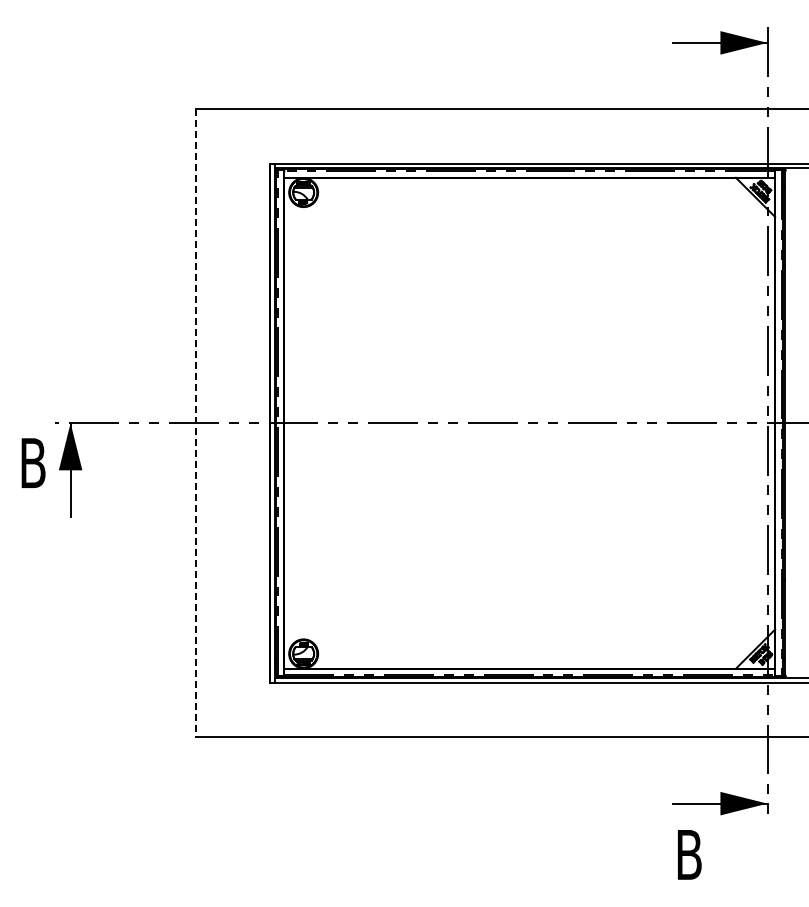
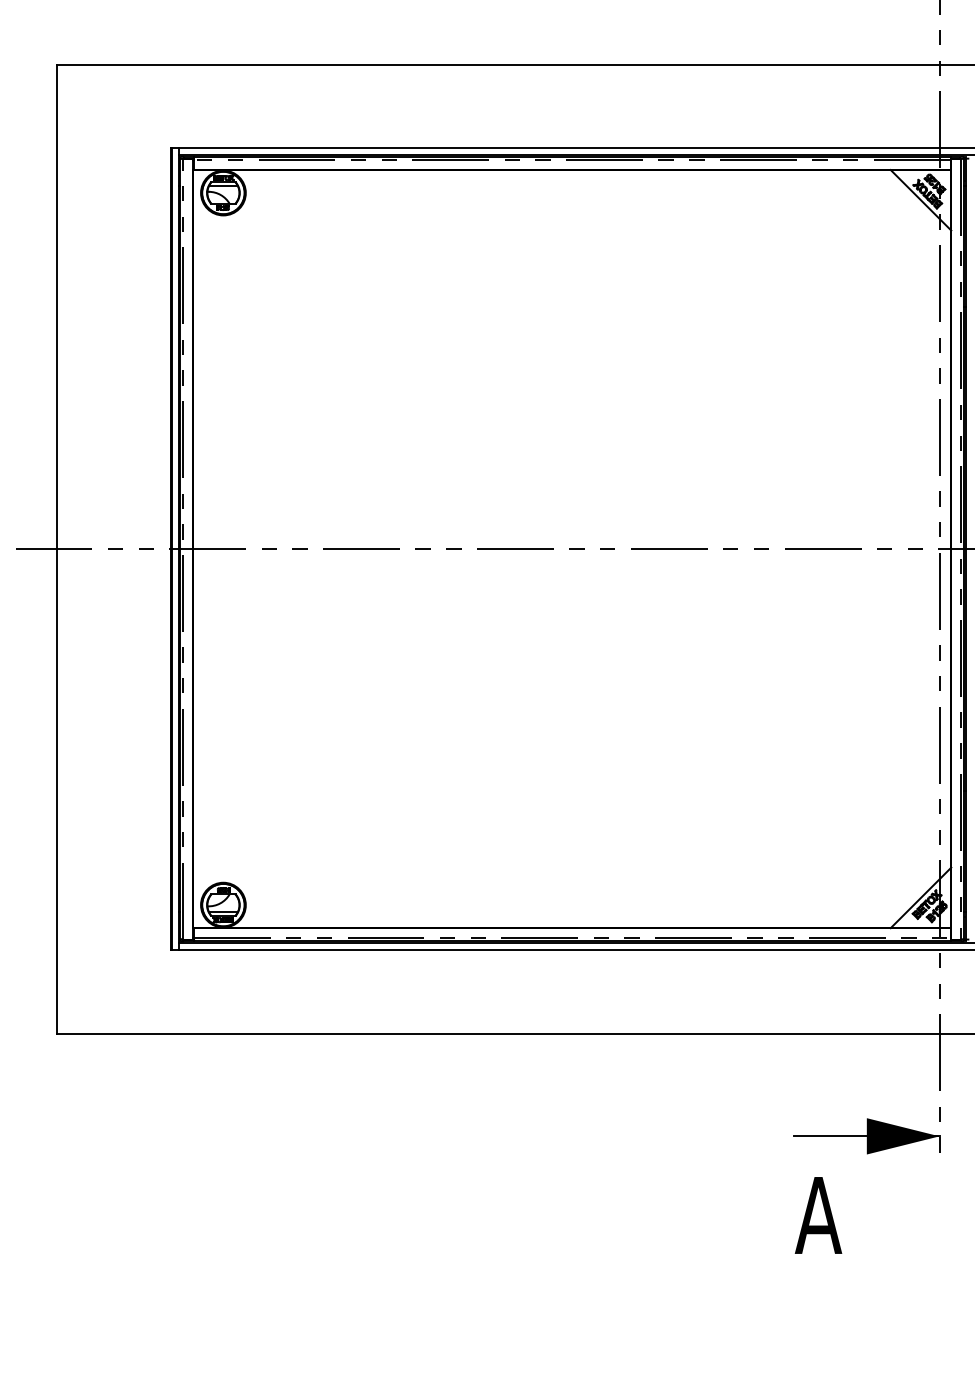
line: (196, 423) -> (57, 549), dashed -> solid
text: (688, 854) -> (817, 1214), B -> A

